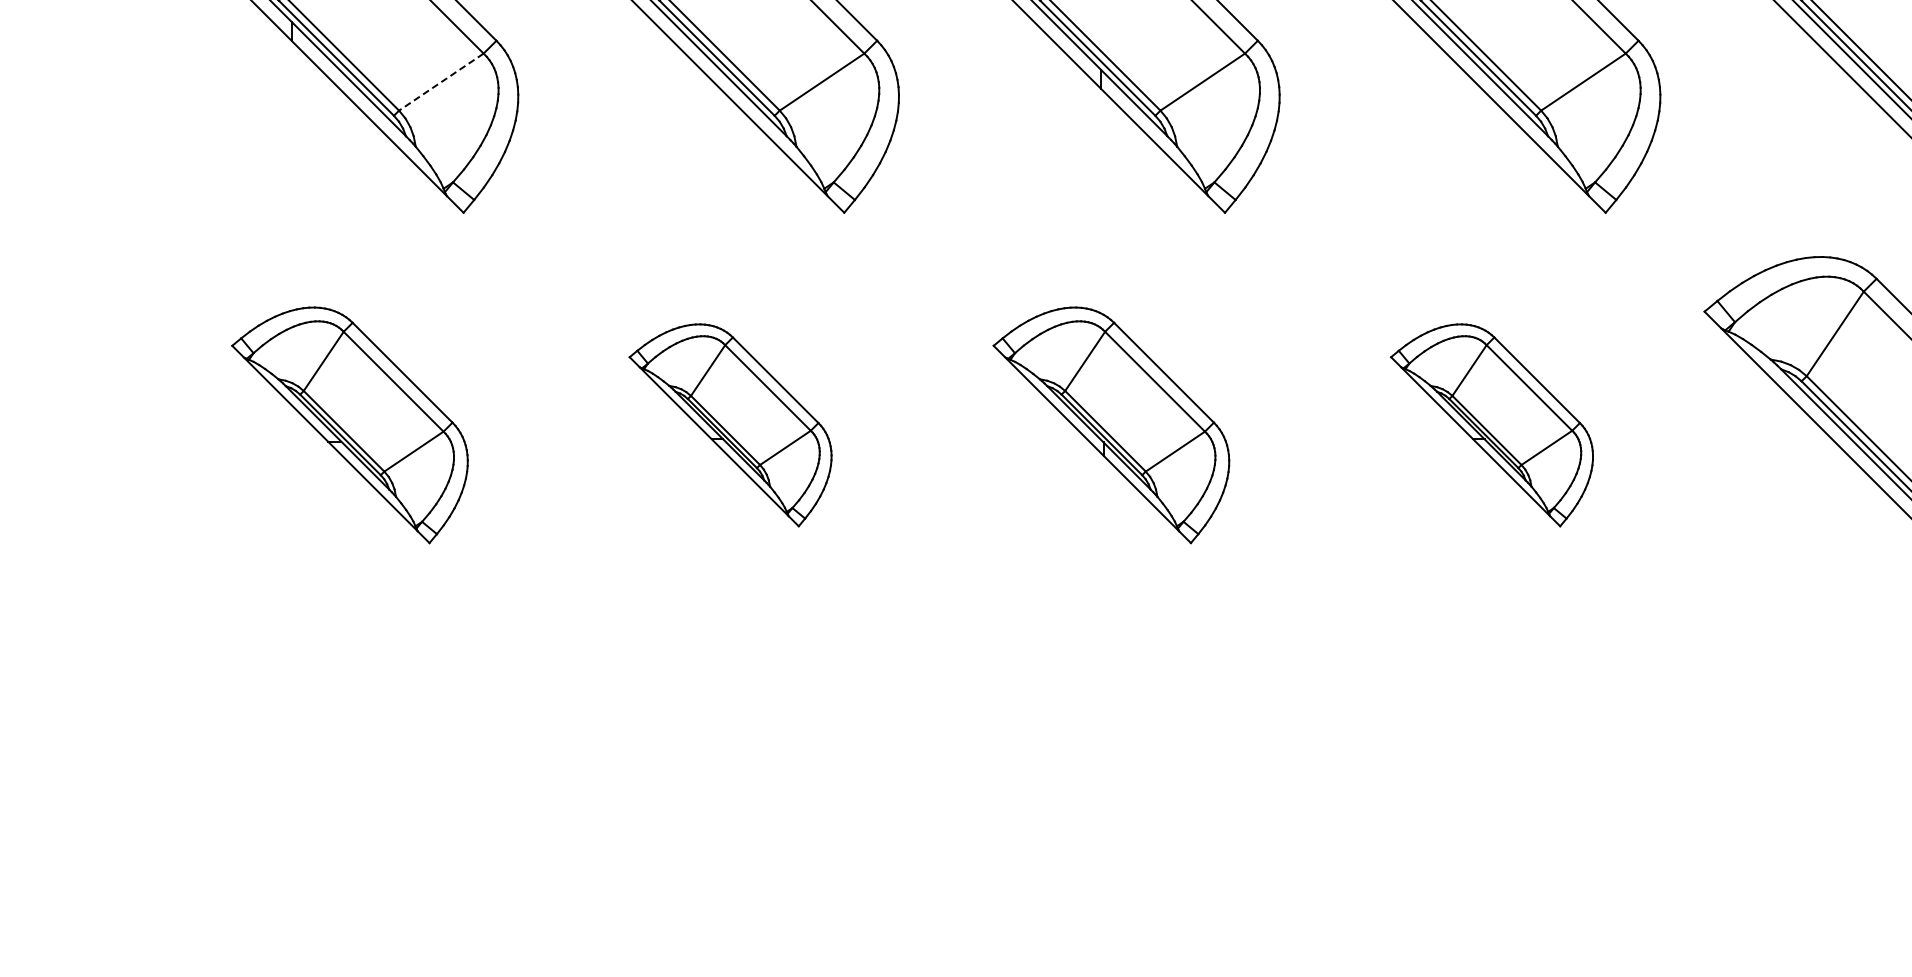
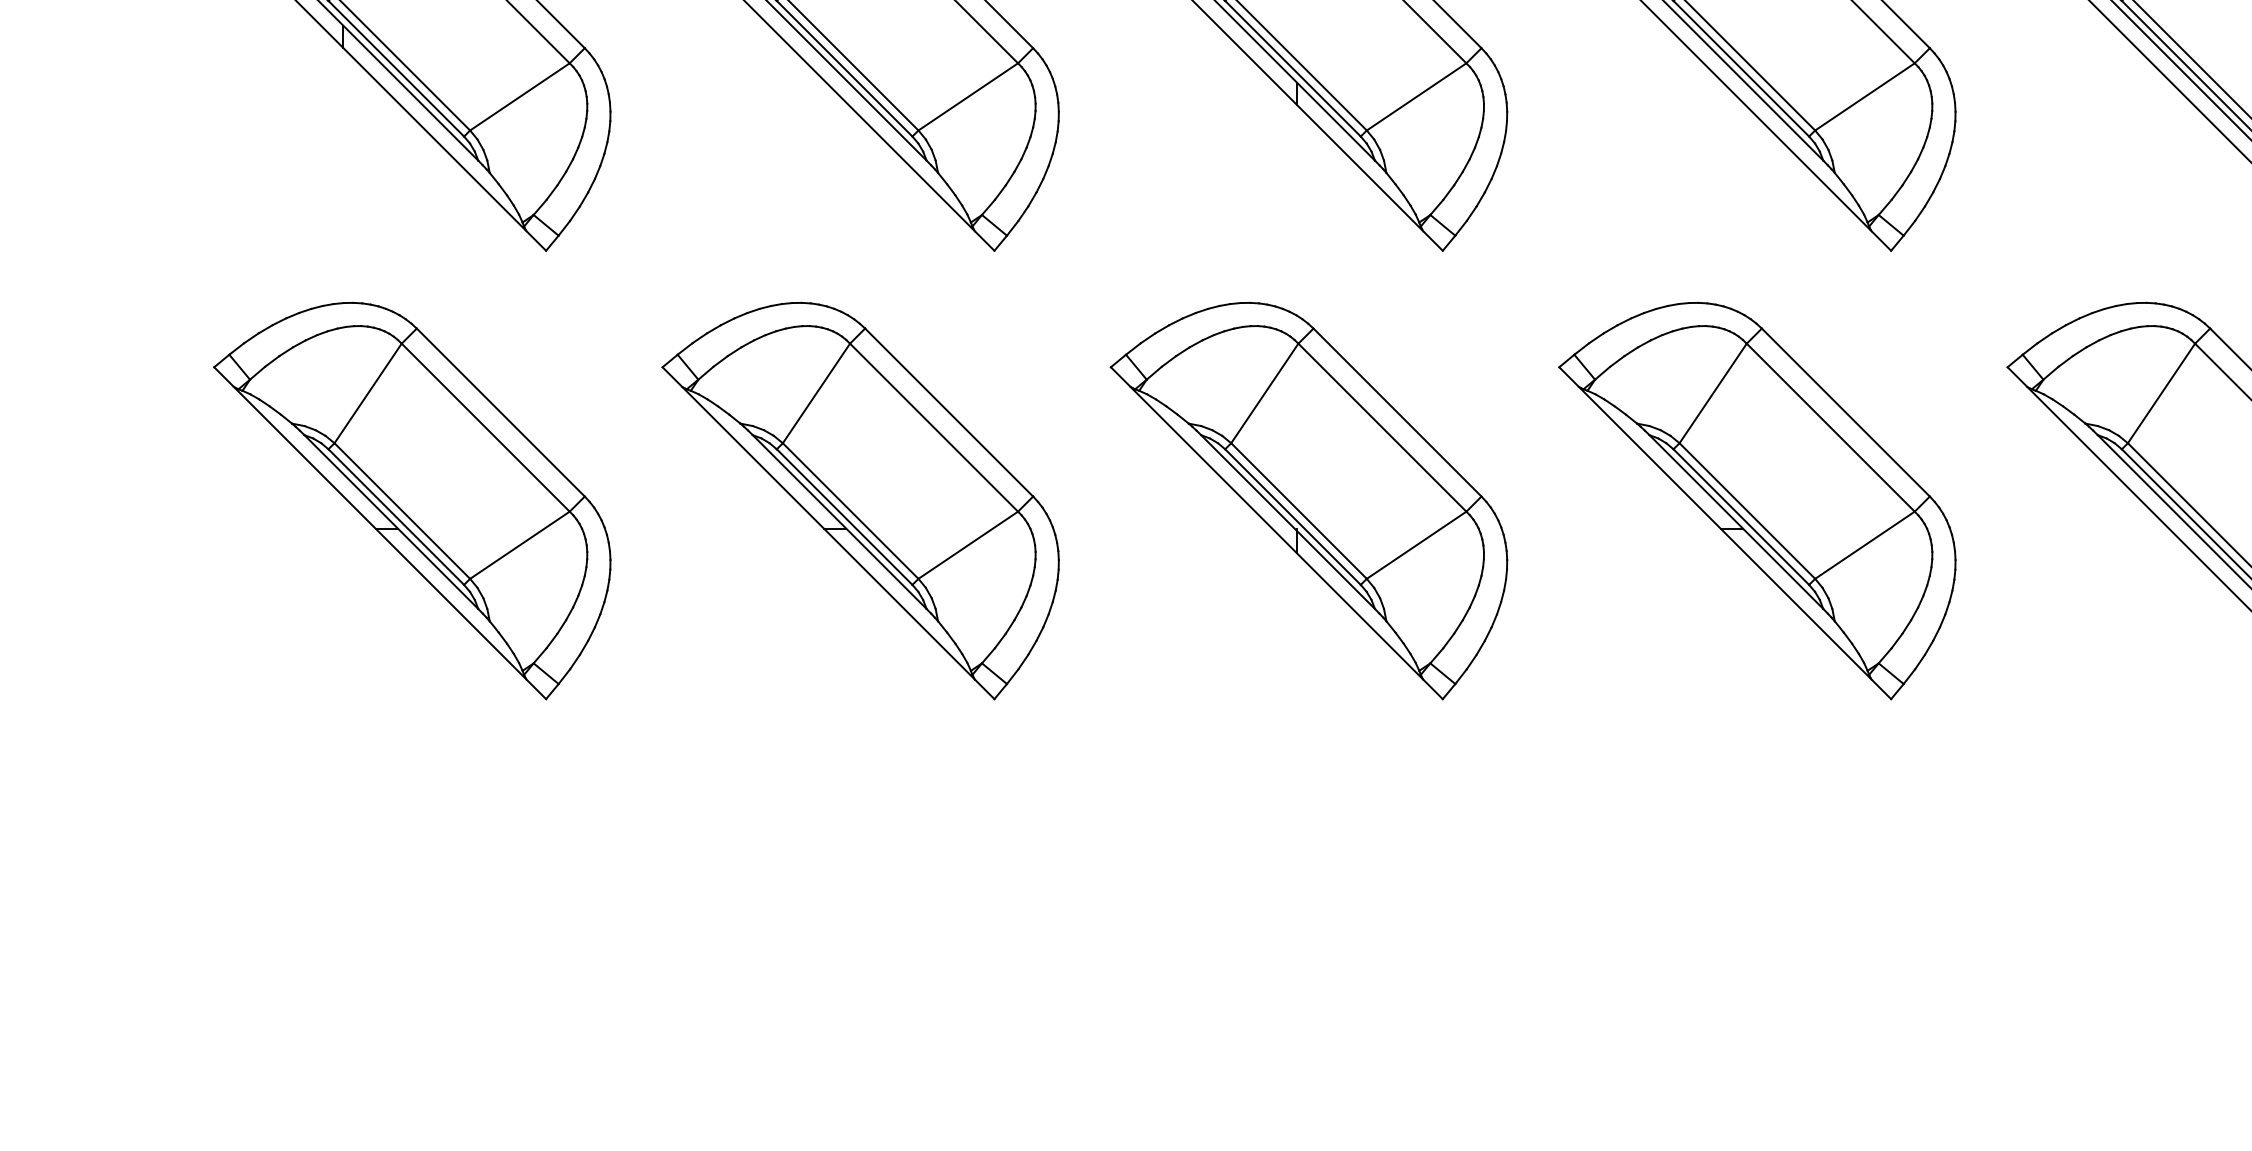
line: (441, 82) -> (520, 97), dashed -> solid
part: (349, 425) -> (411, 501), size x1.43
part: (730, 425) -> (860, 501), size x1.67
part: (1111, 425) -> (1309, 501), size x1.43
part: (1491, 425) -> (1756, 501), size x1.67

